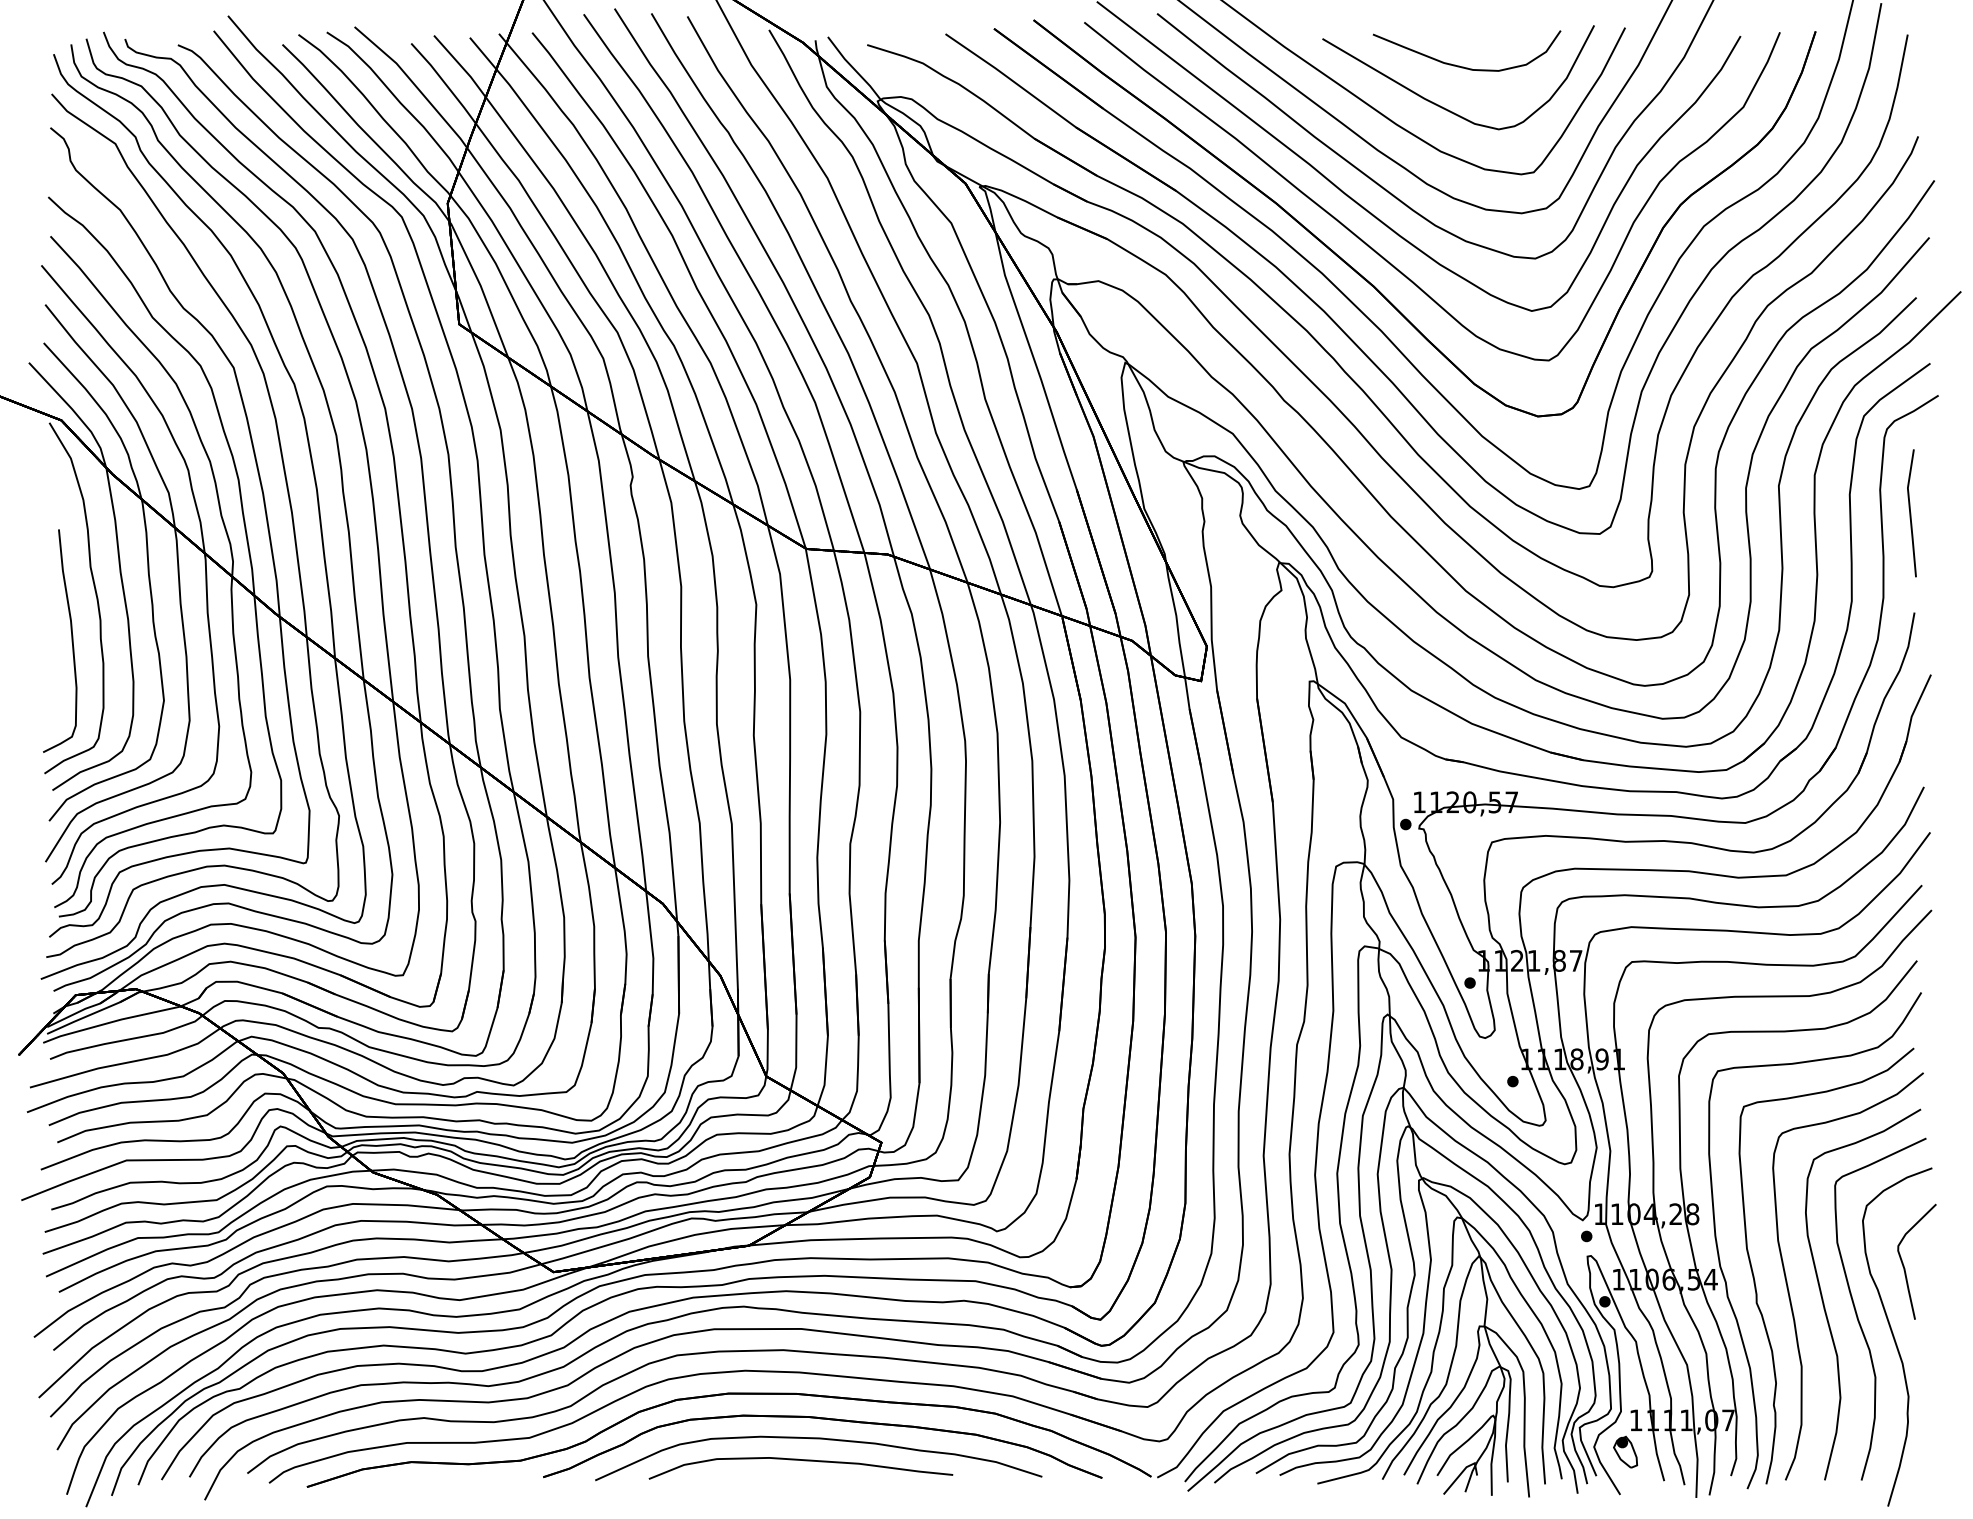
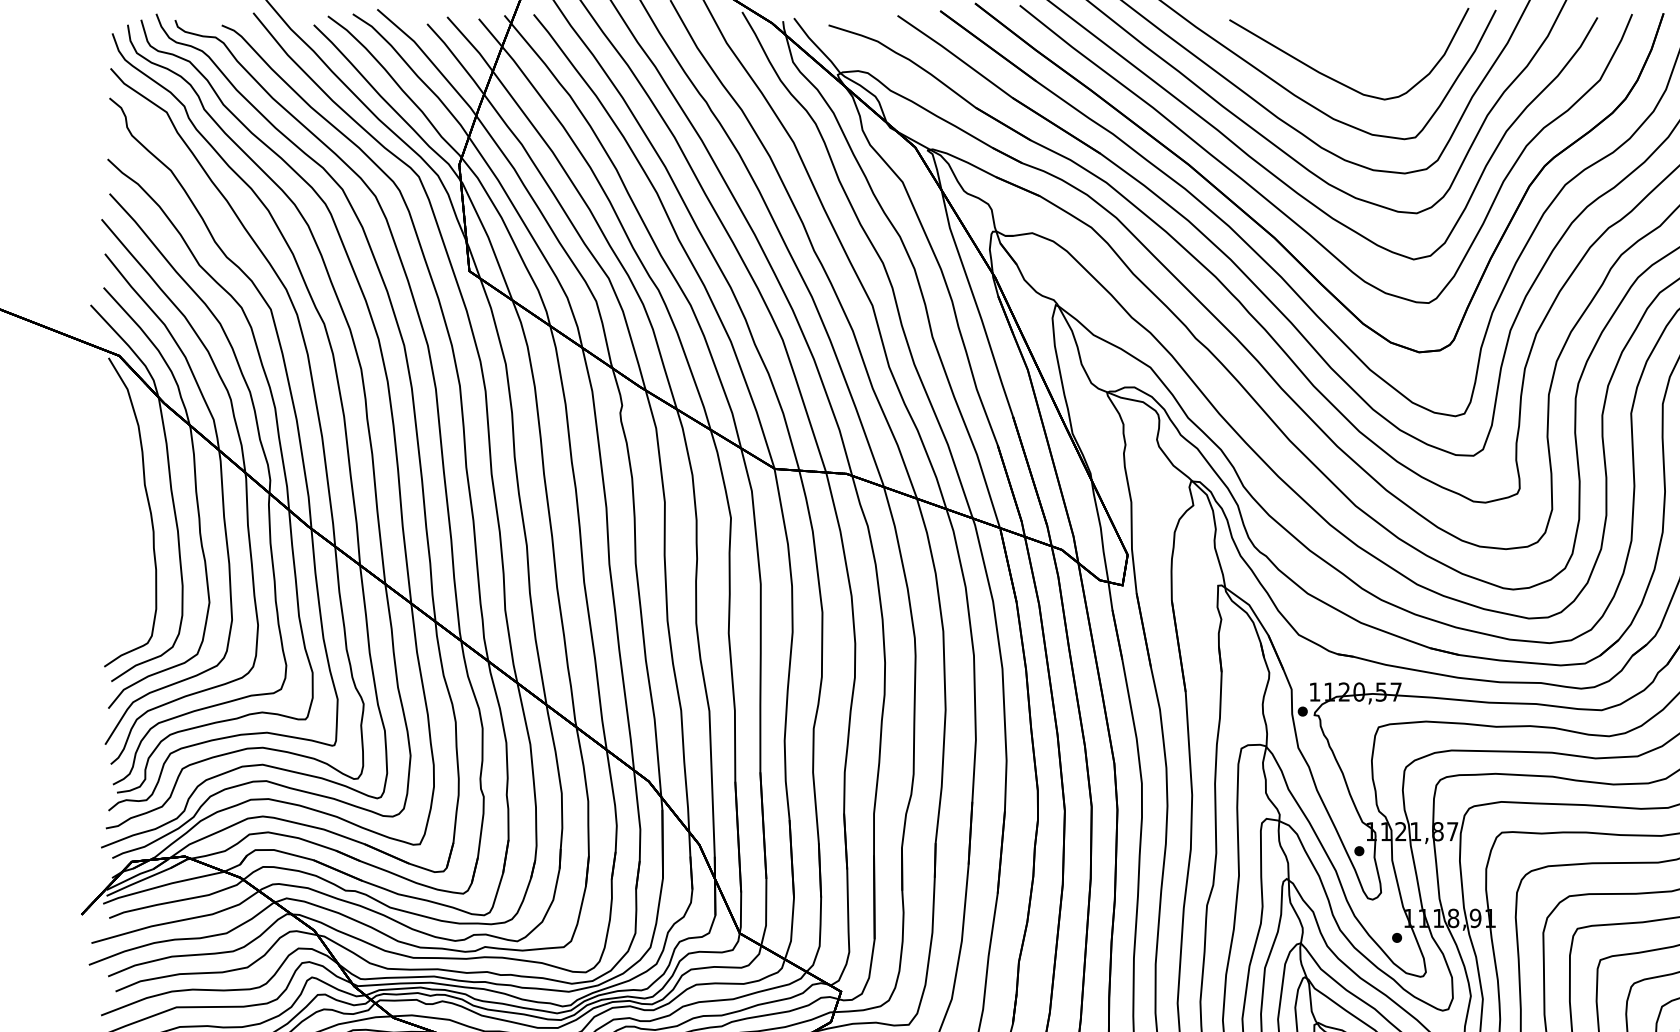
part: (1463, 66) -> (1353, 44), removed
curve: (71, 640) -> (128, 549), removed

